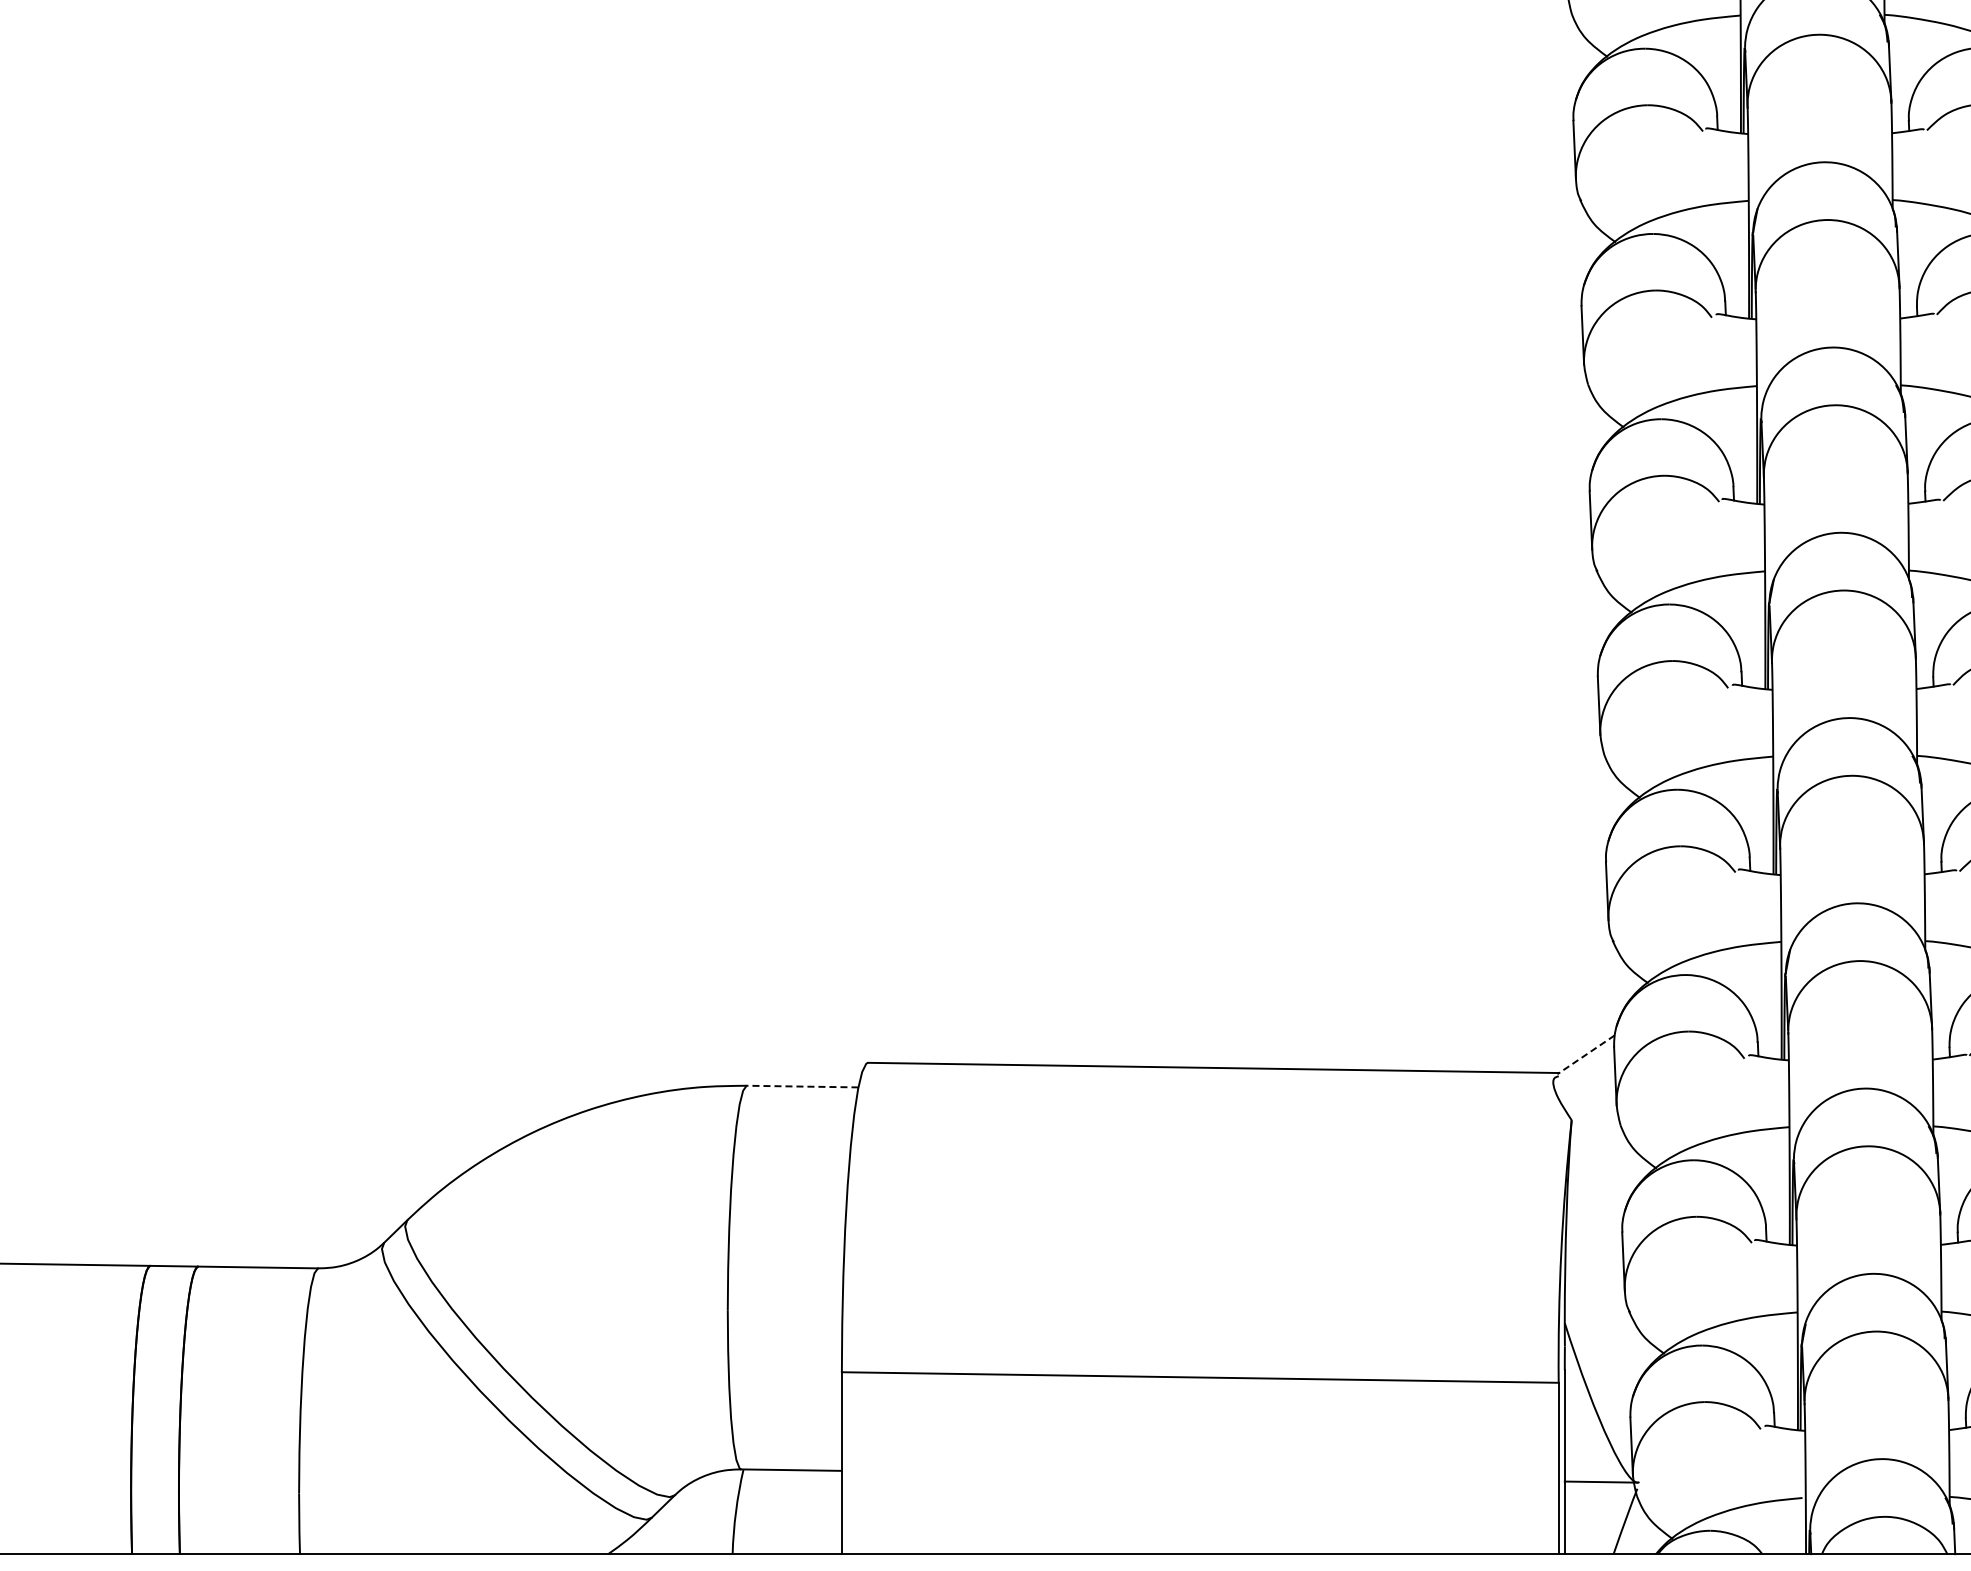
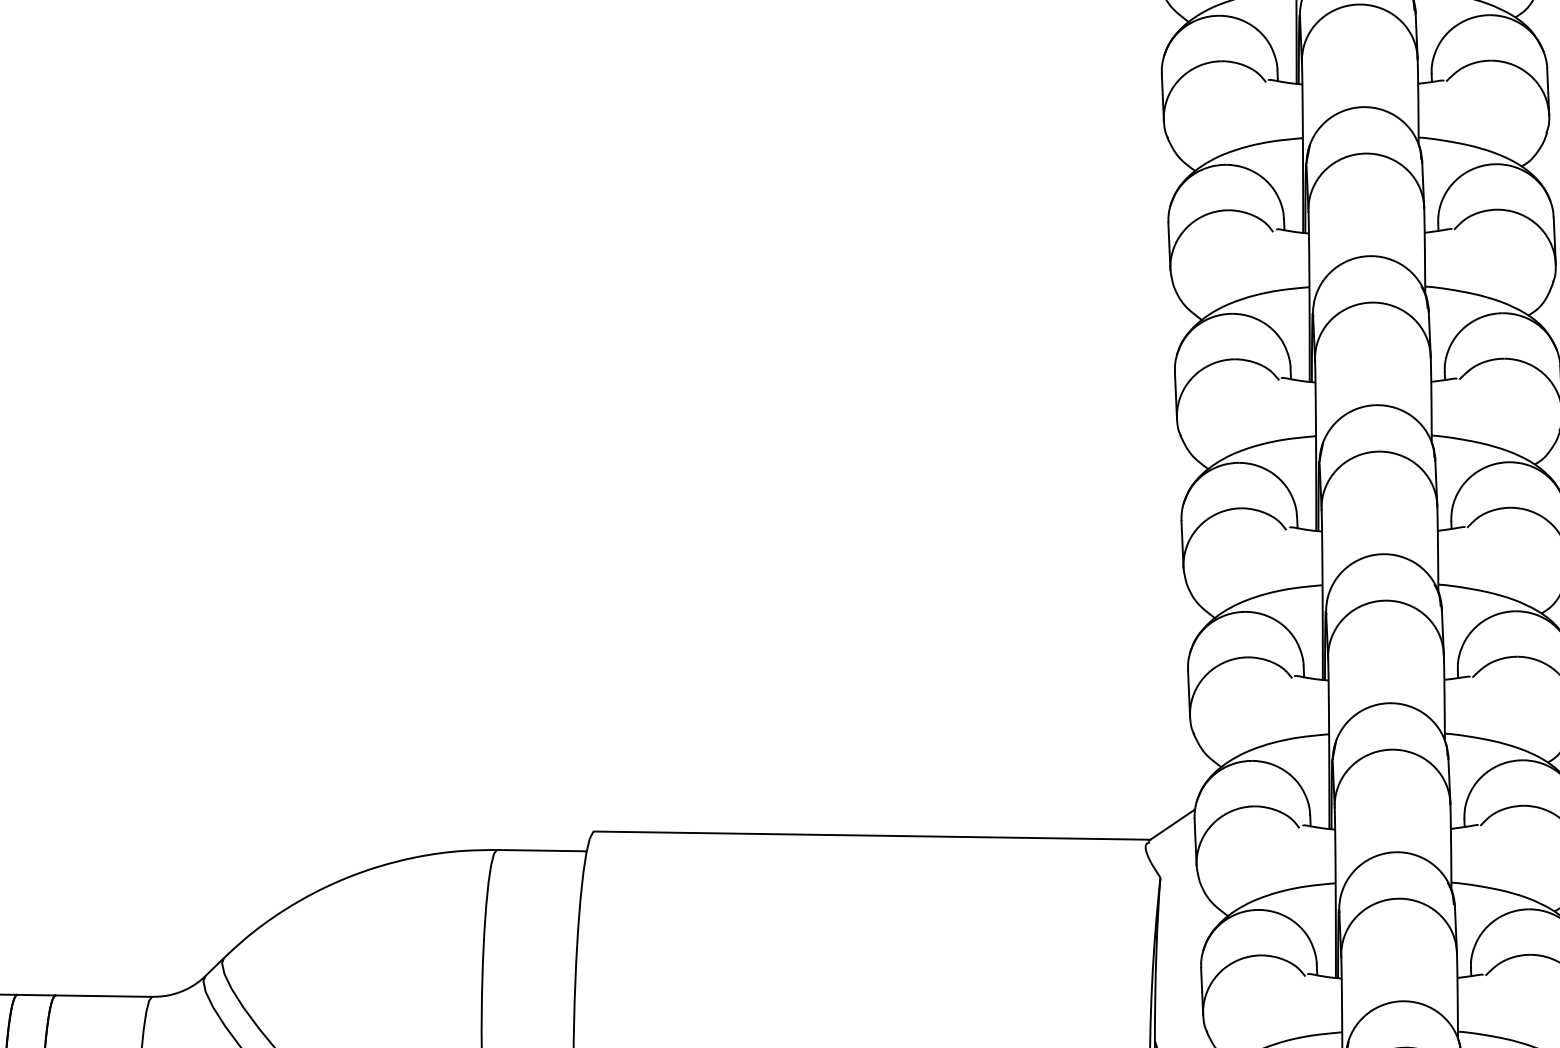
line: (1586, 1054) -> (1172, 824), dashed -> solid
line: (802, 1086) -> (541, 850), dashed -> solid

